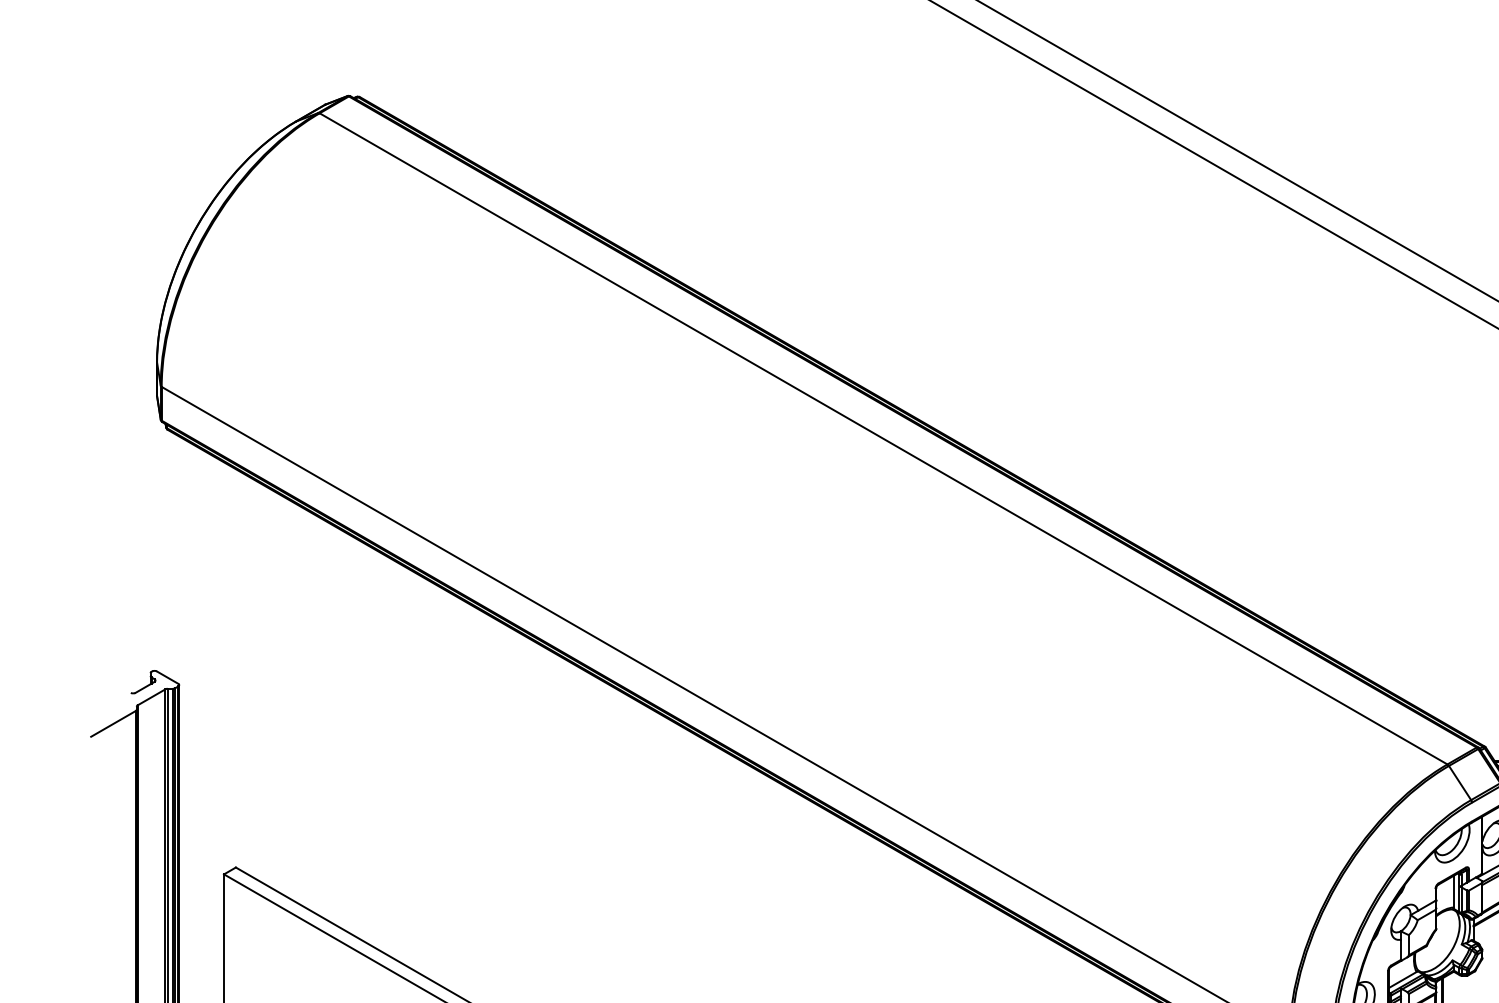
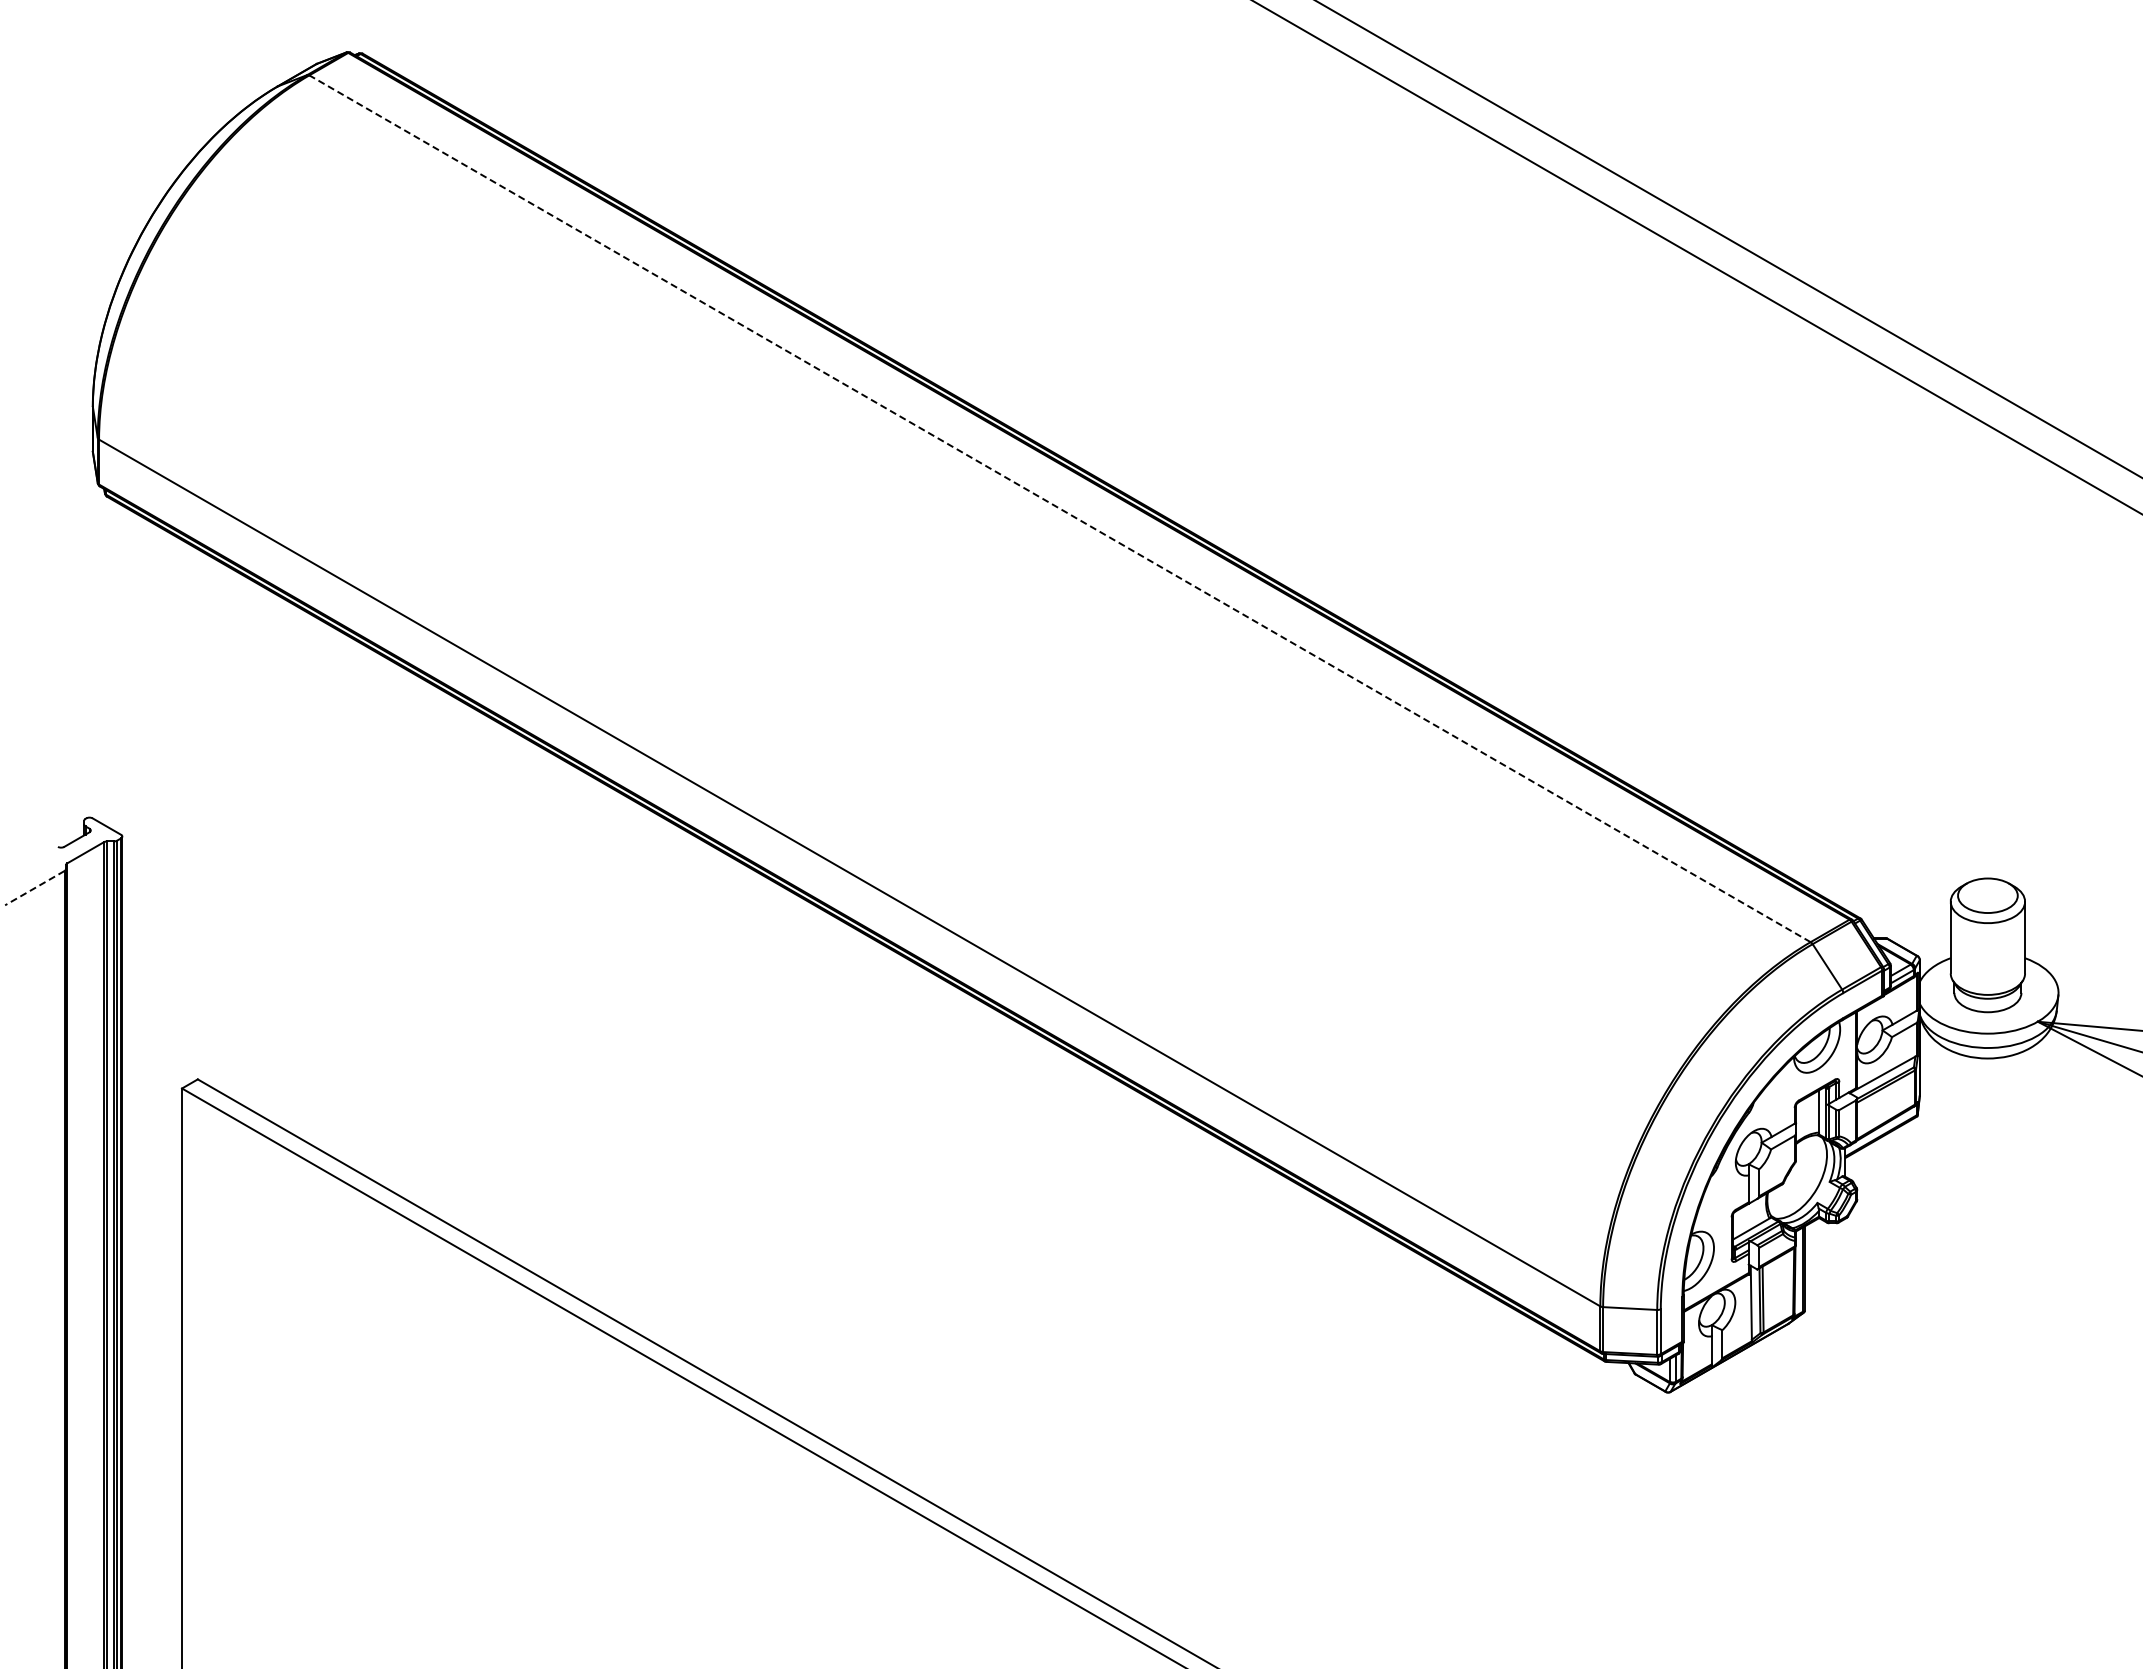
line: (883, 438) -> (1060, 508), solid -> dashed
line: (113, 724) -> (34, 888), solid -> dashed

